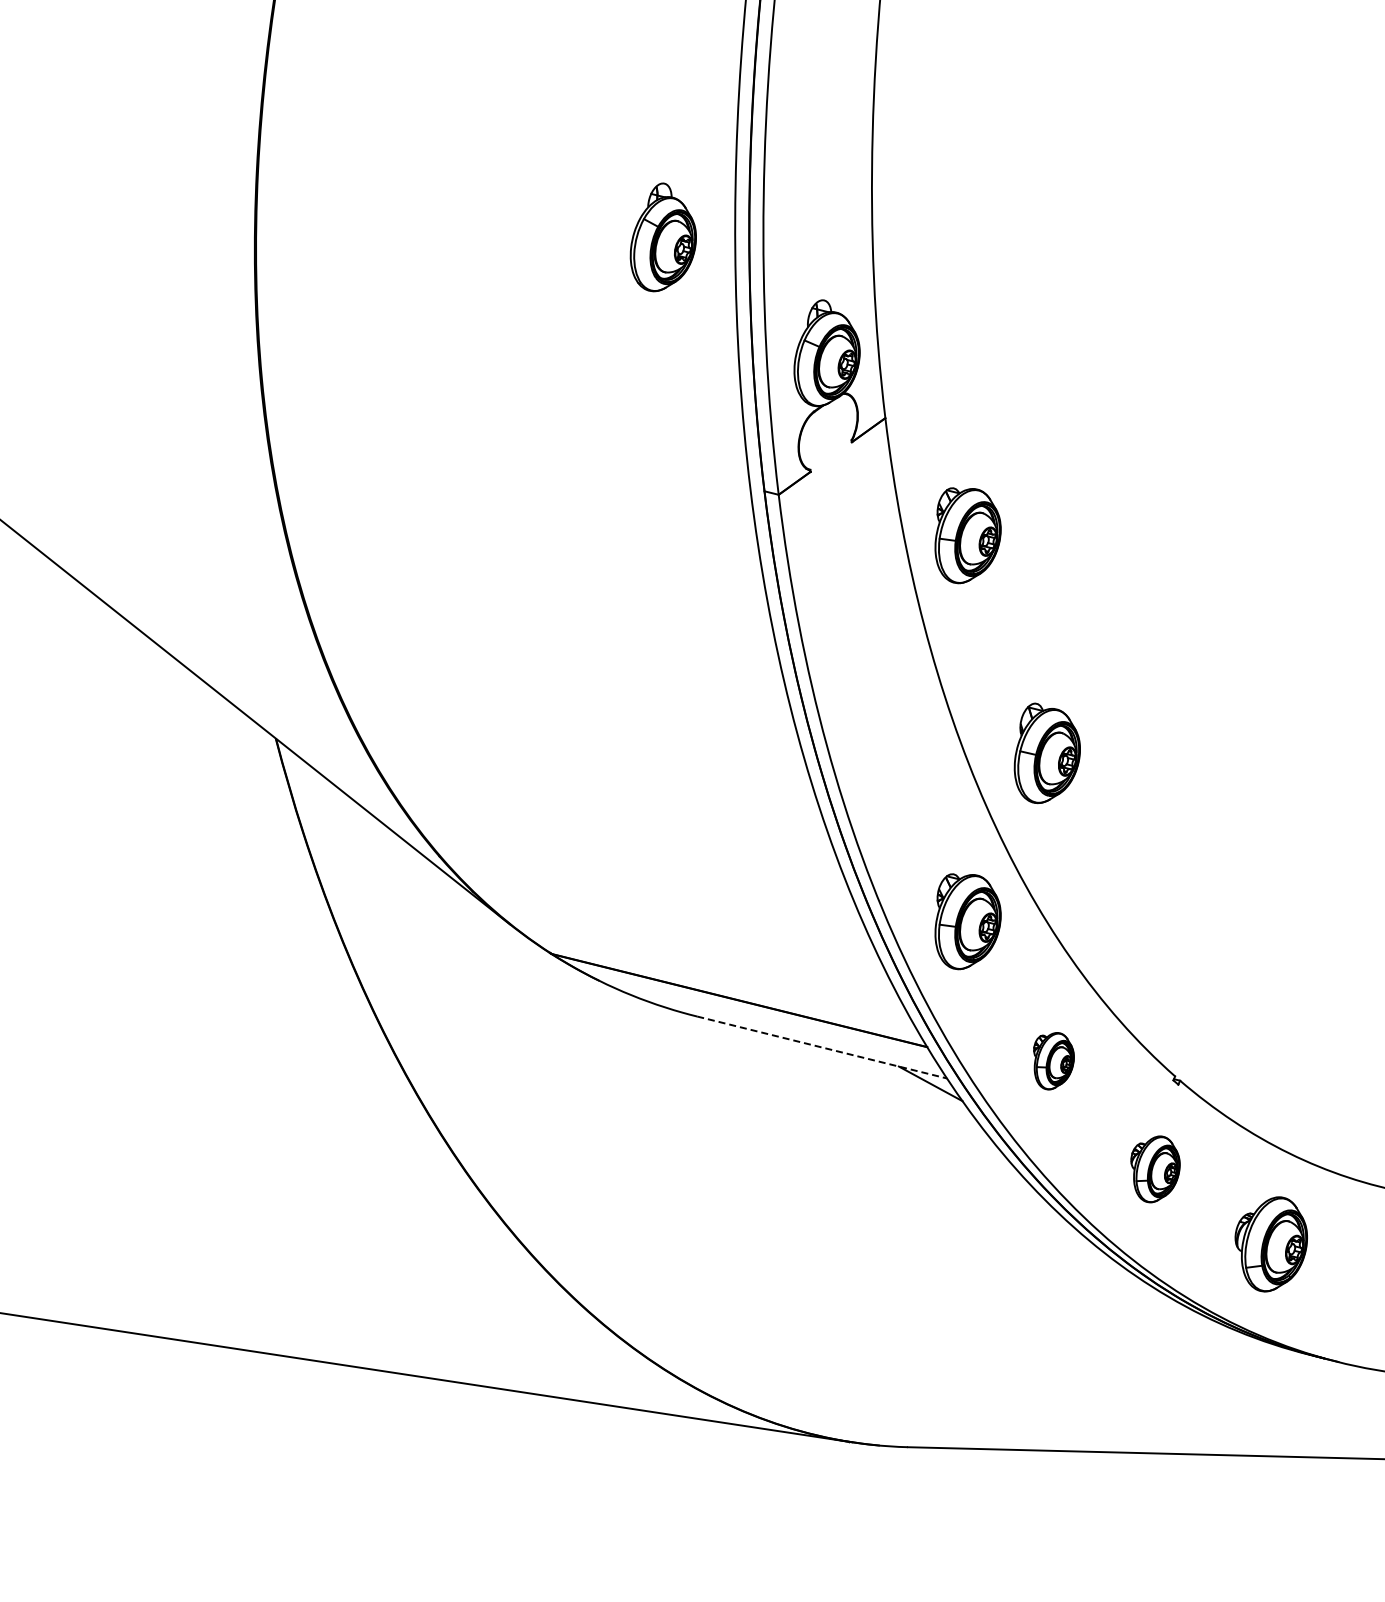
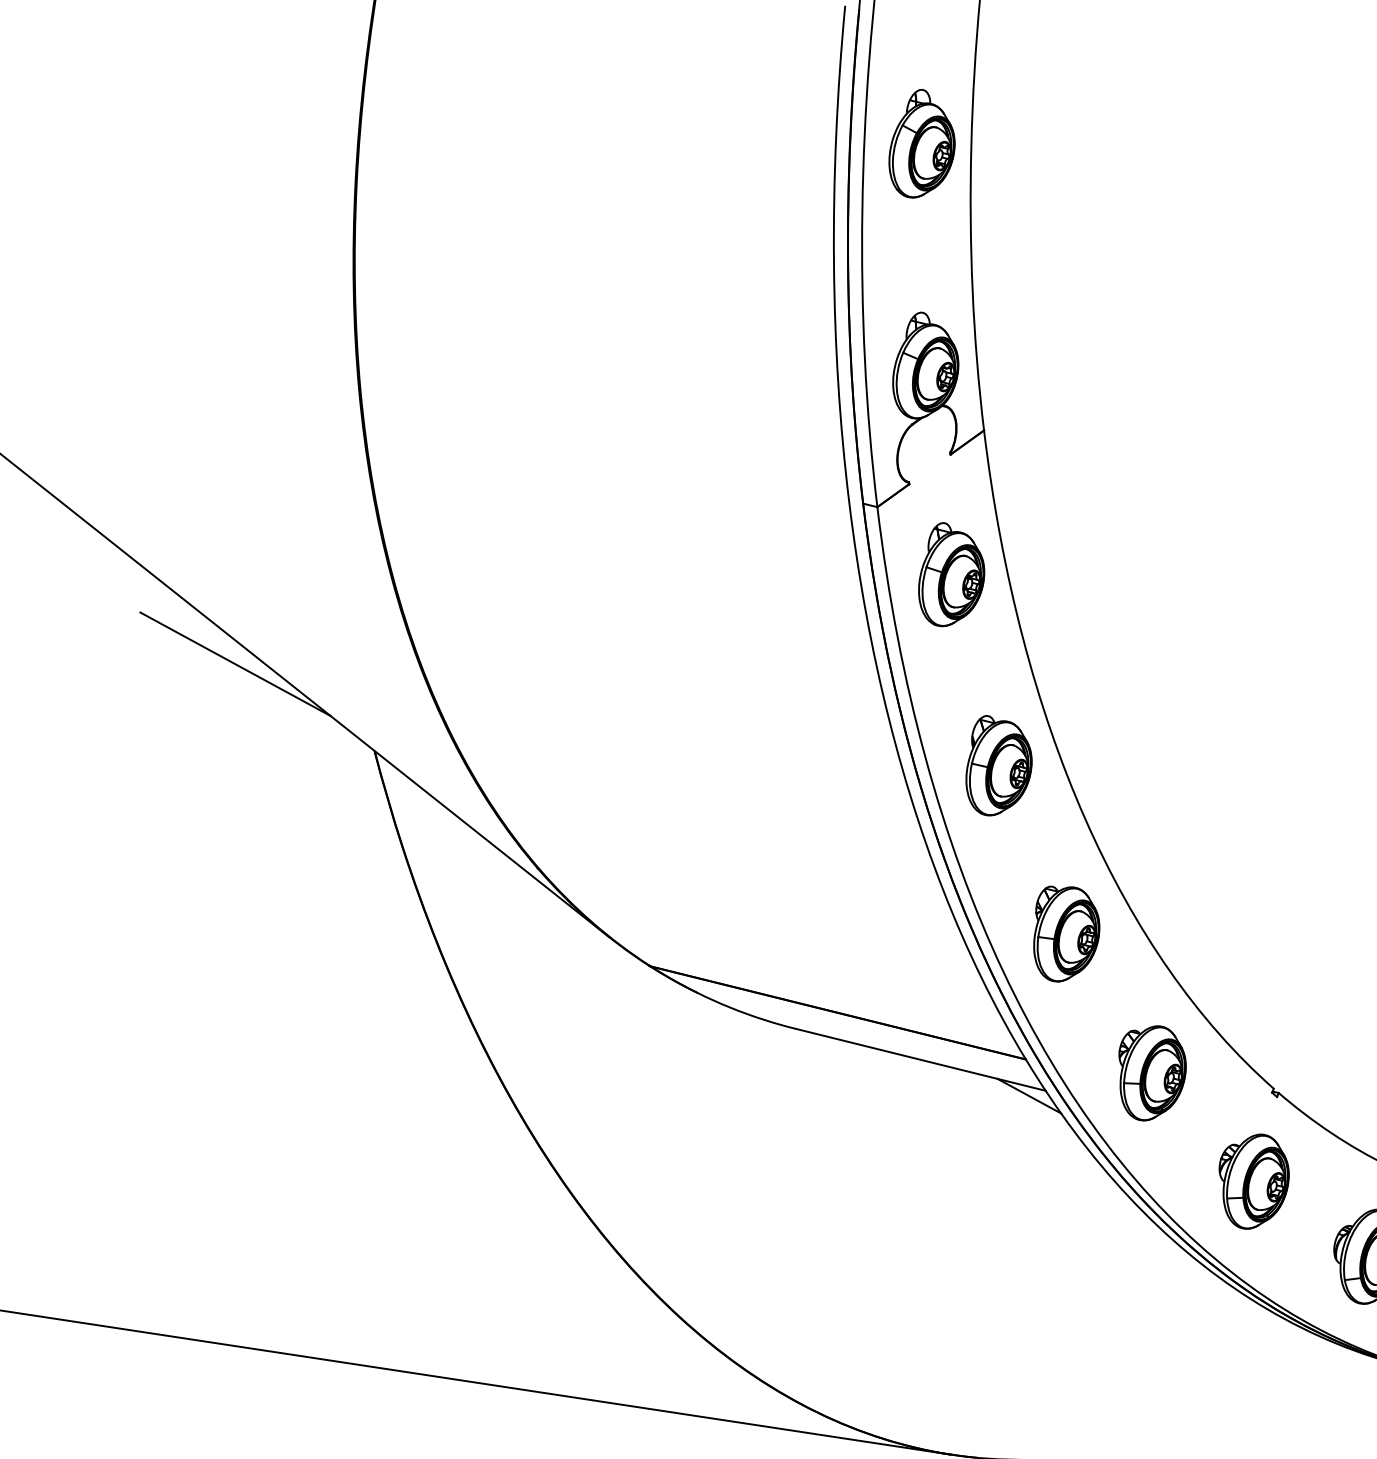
part: (662, 237) -> (921, 143), moved
part: (967, 535) -> (1066, 547), removed
part: (852, 561) -> (951, 573), added
line: (136, 651) -> (235, 663), added
part: (1046, 753) -> (998, 765), moved
line: (822, 1047) -> (921, 1059), dashed -> solid
part: (1053, 1061) -> (1152, 1073), size x1.67
part: (1155, 1169) -> (1254, 1181), size x1.43

